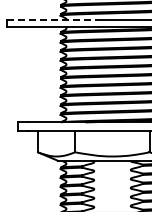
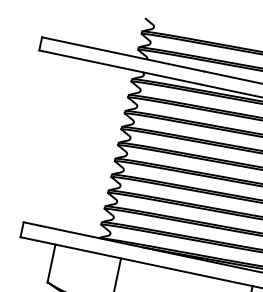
line: (53, 19) -> (124, 54), dashed -> solid

